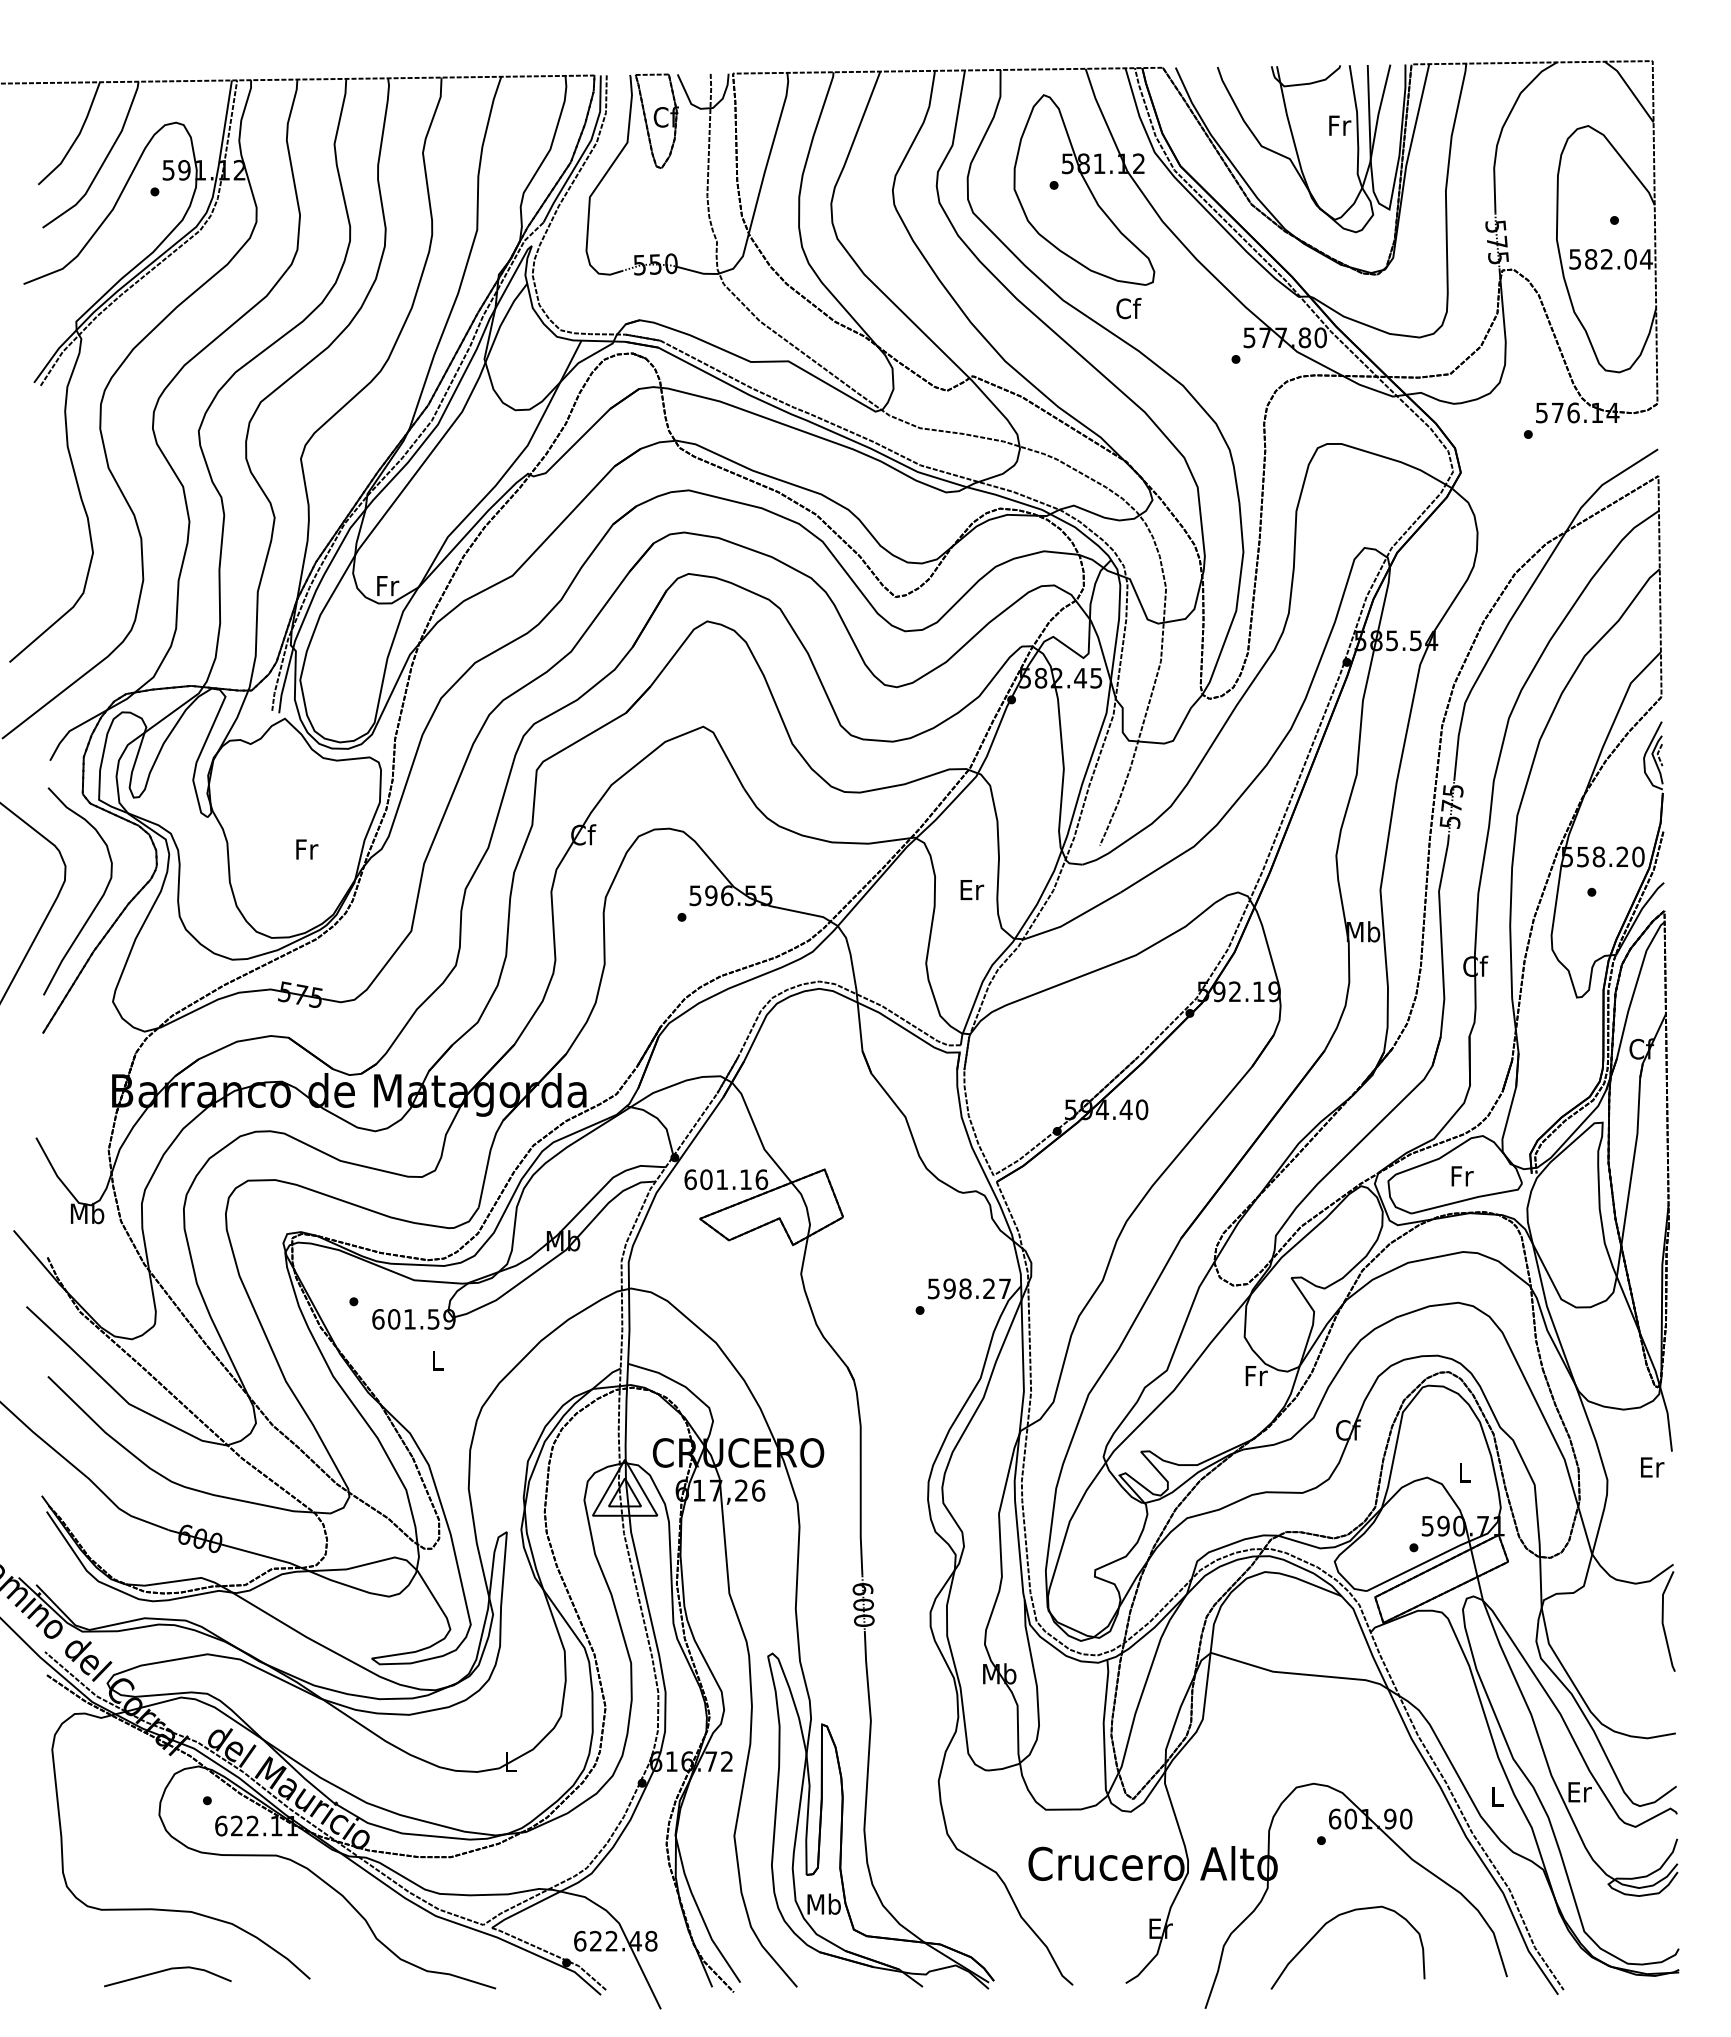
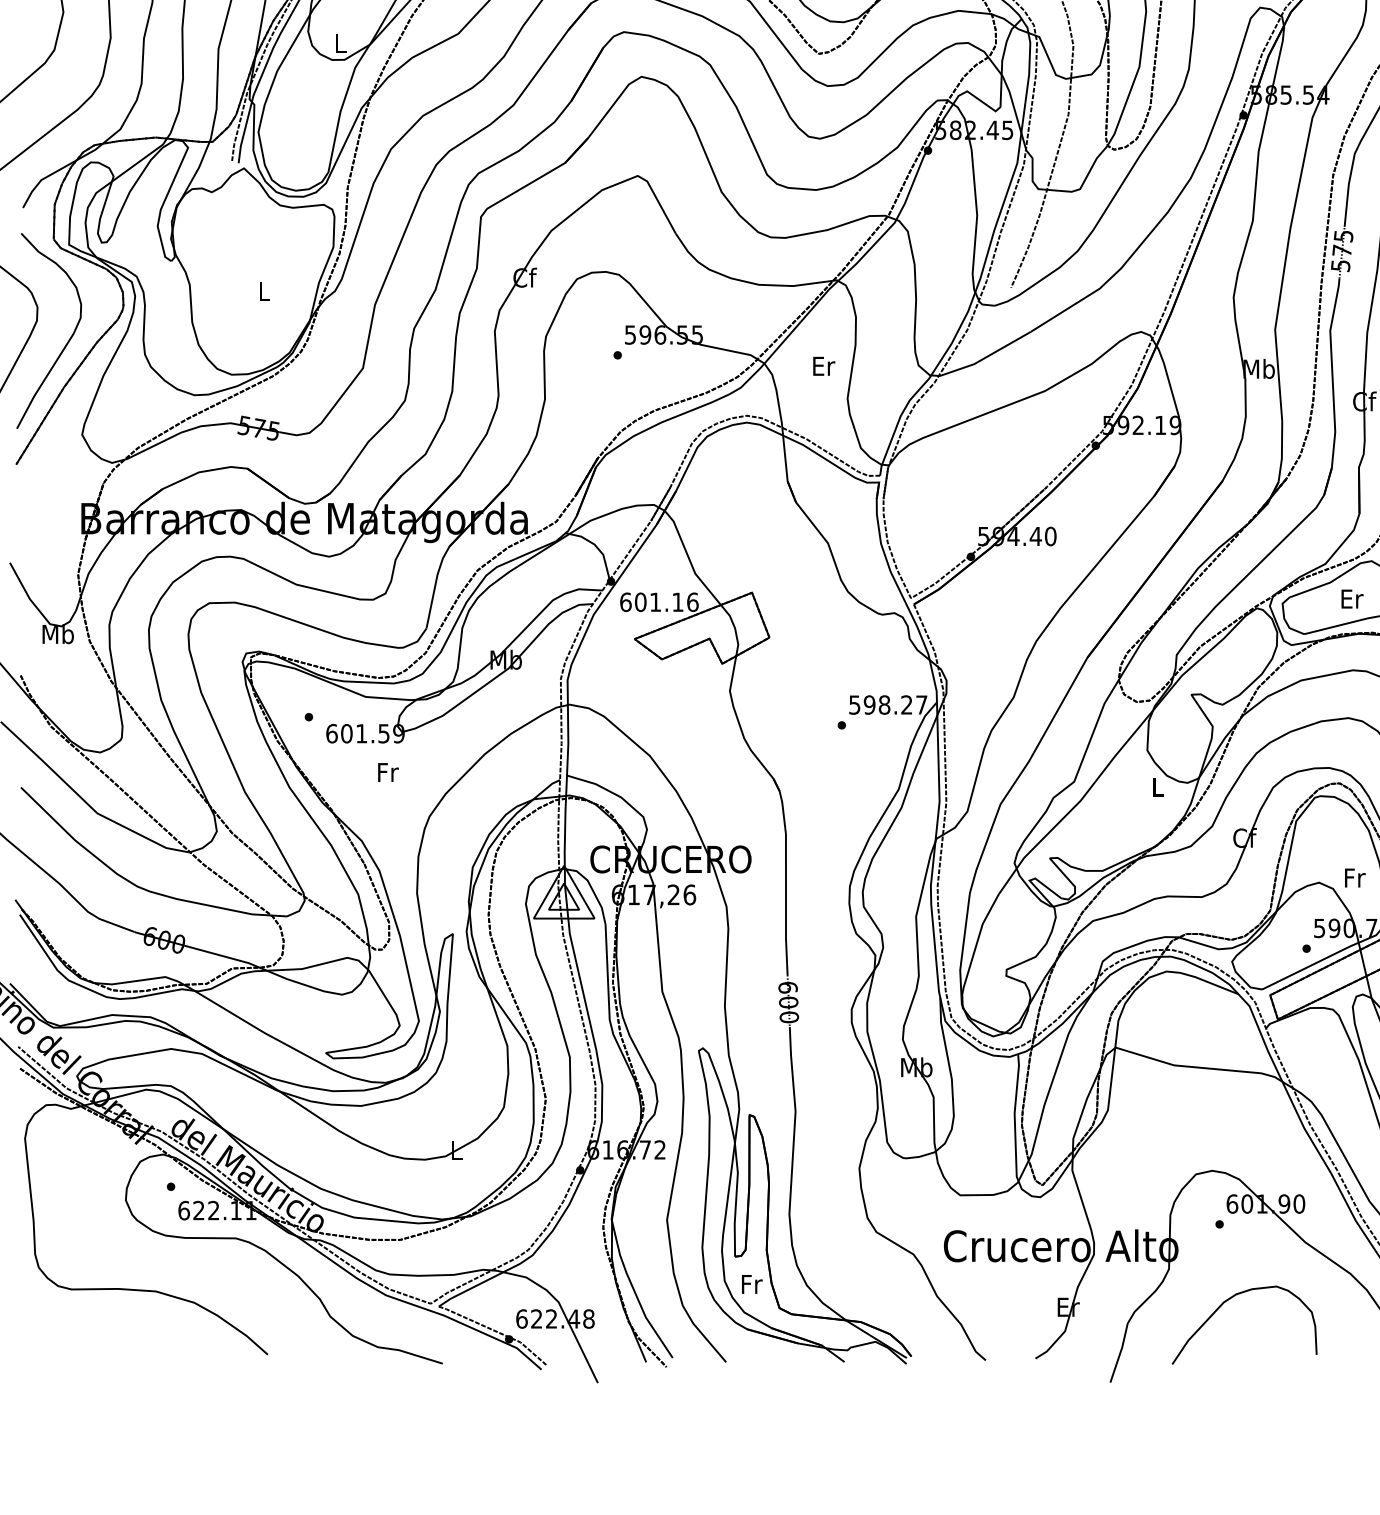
text: (388, 586) -> (341, 43), Fr -> L
text: (307, 849) -> (265, 291), Fr -> L
text: (972, 889) -> (824, 365), moved
text: (1462, 1176) -> (1352, 599), Fr -> Er
text: (438, 1360) -> (388, 772), L -> Fr
text: (1256, 1375) -> (1158, 786), Fr -> L
text: (1465, 1472) -> (1355, 877), L -> Fr
text: (823, 1903) -> (750, 1283), Mb -> Fr
line: (165, 1971) -> (131, 1347), removed

